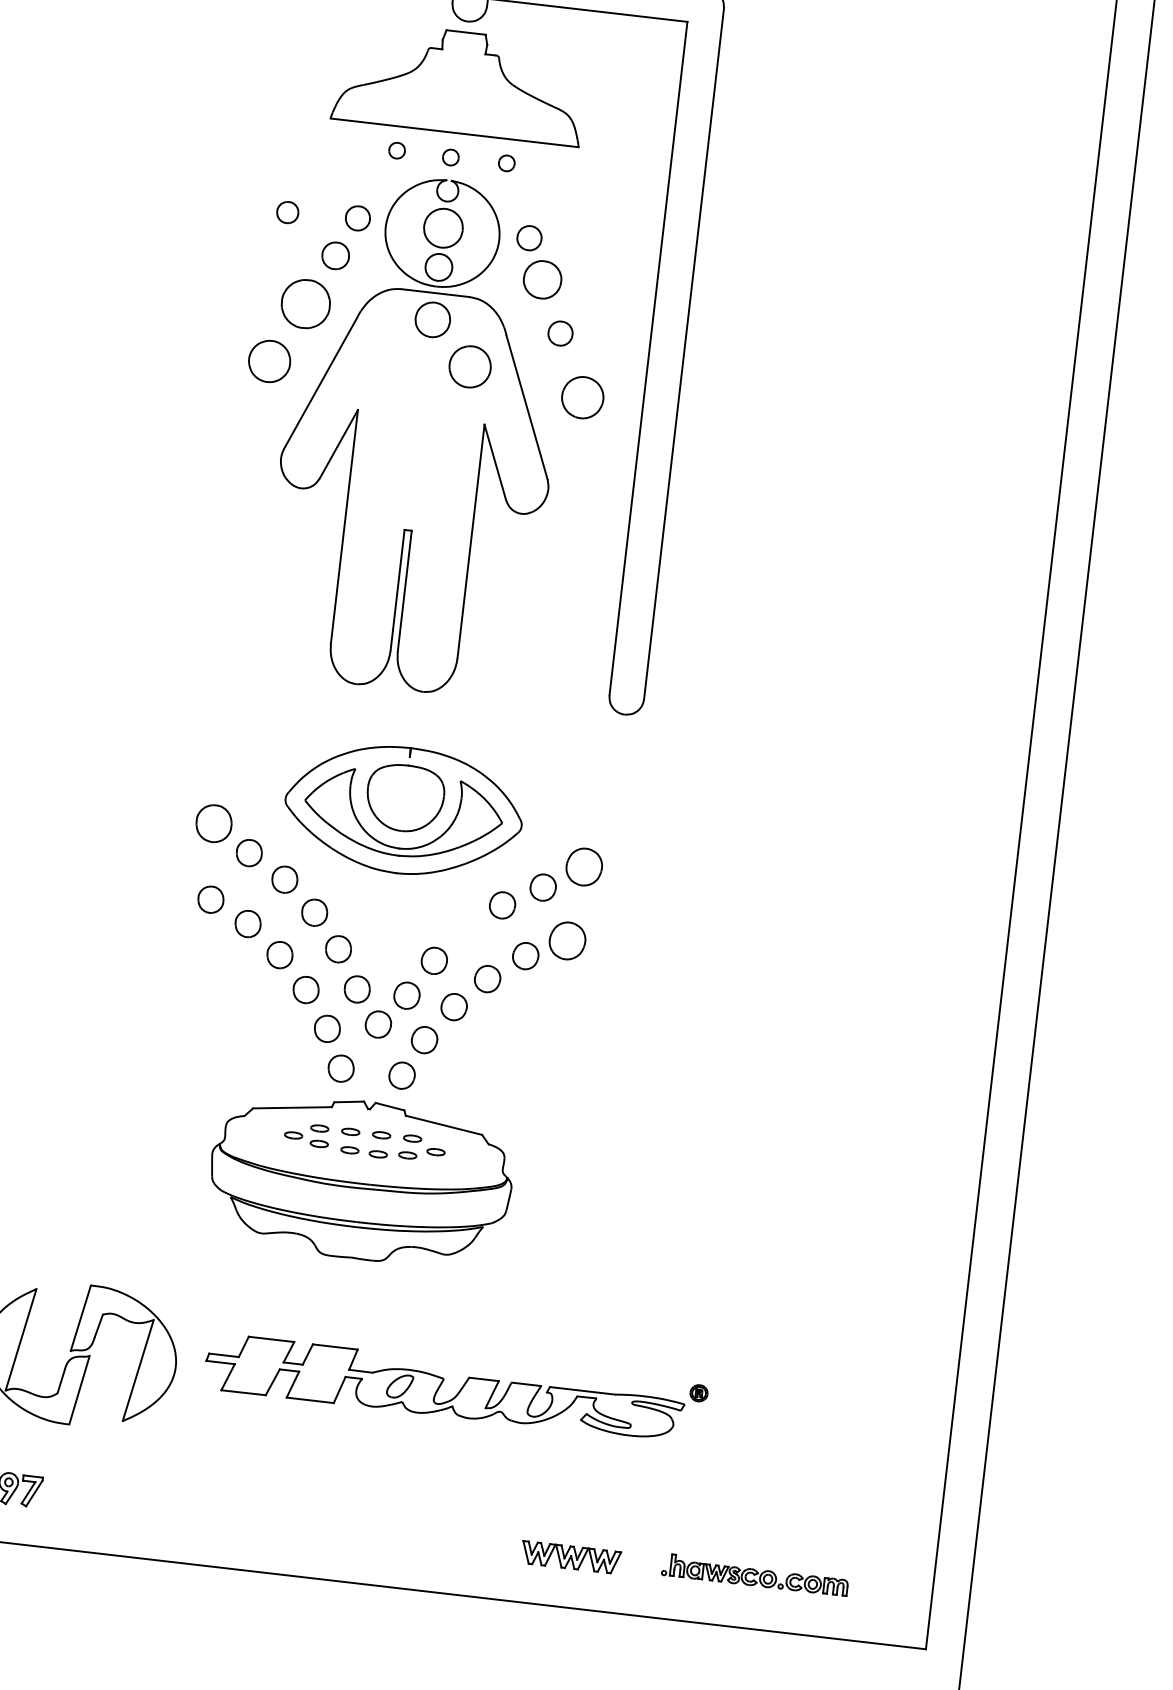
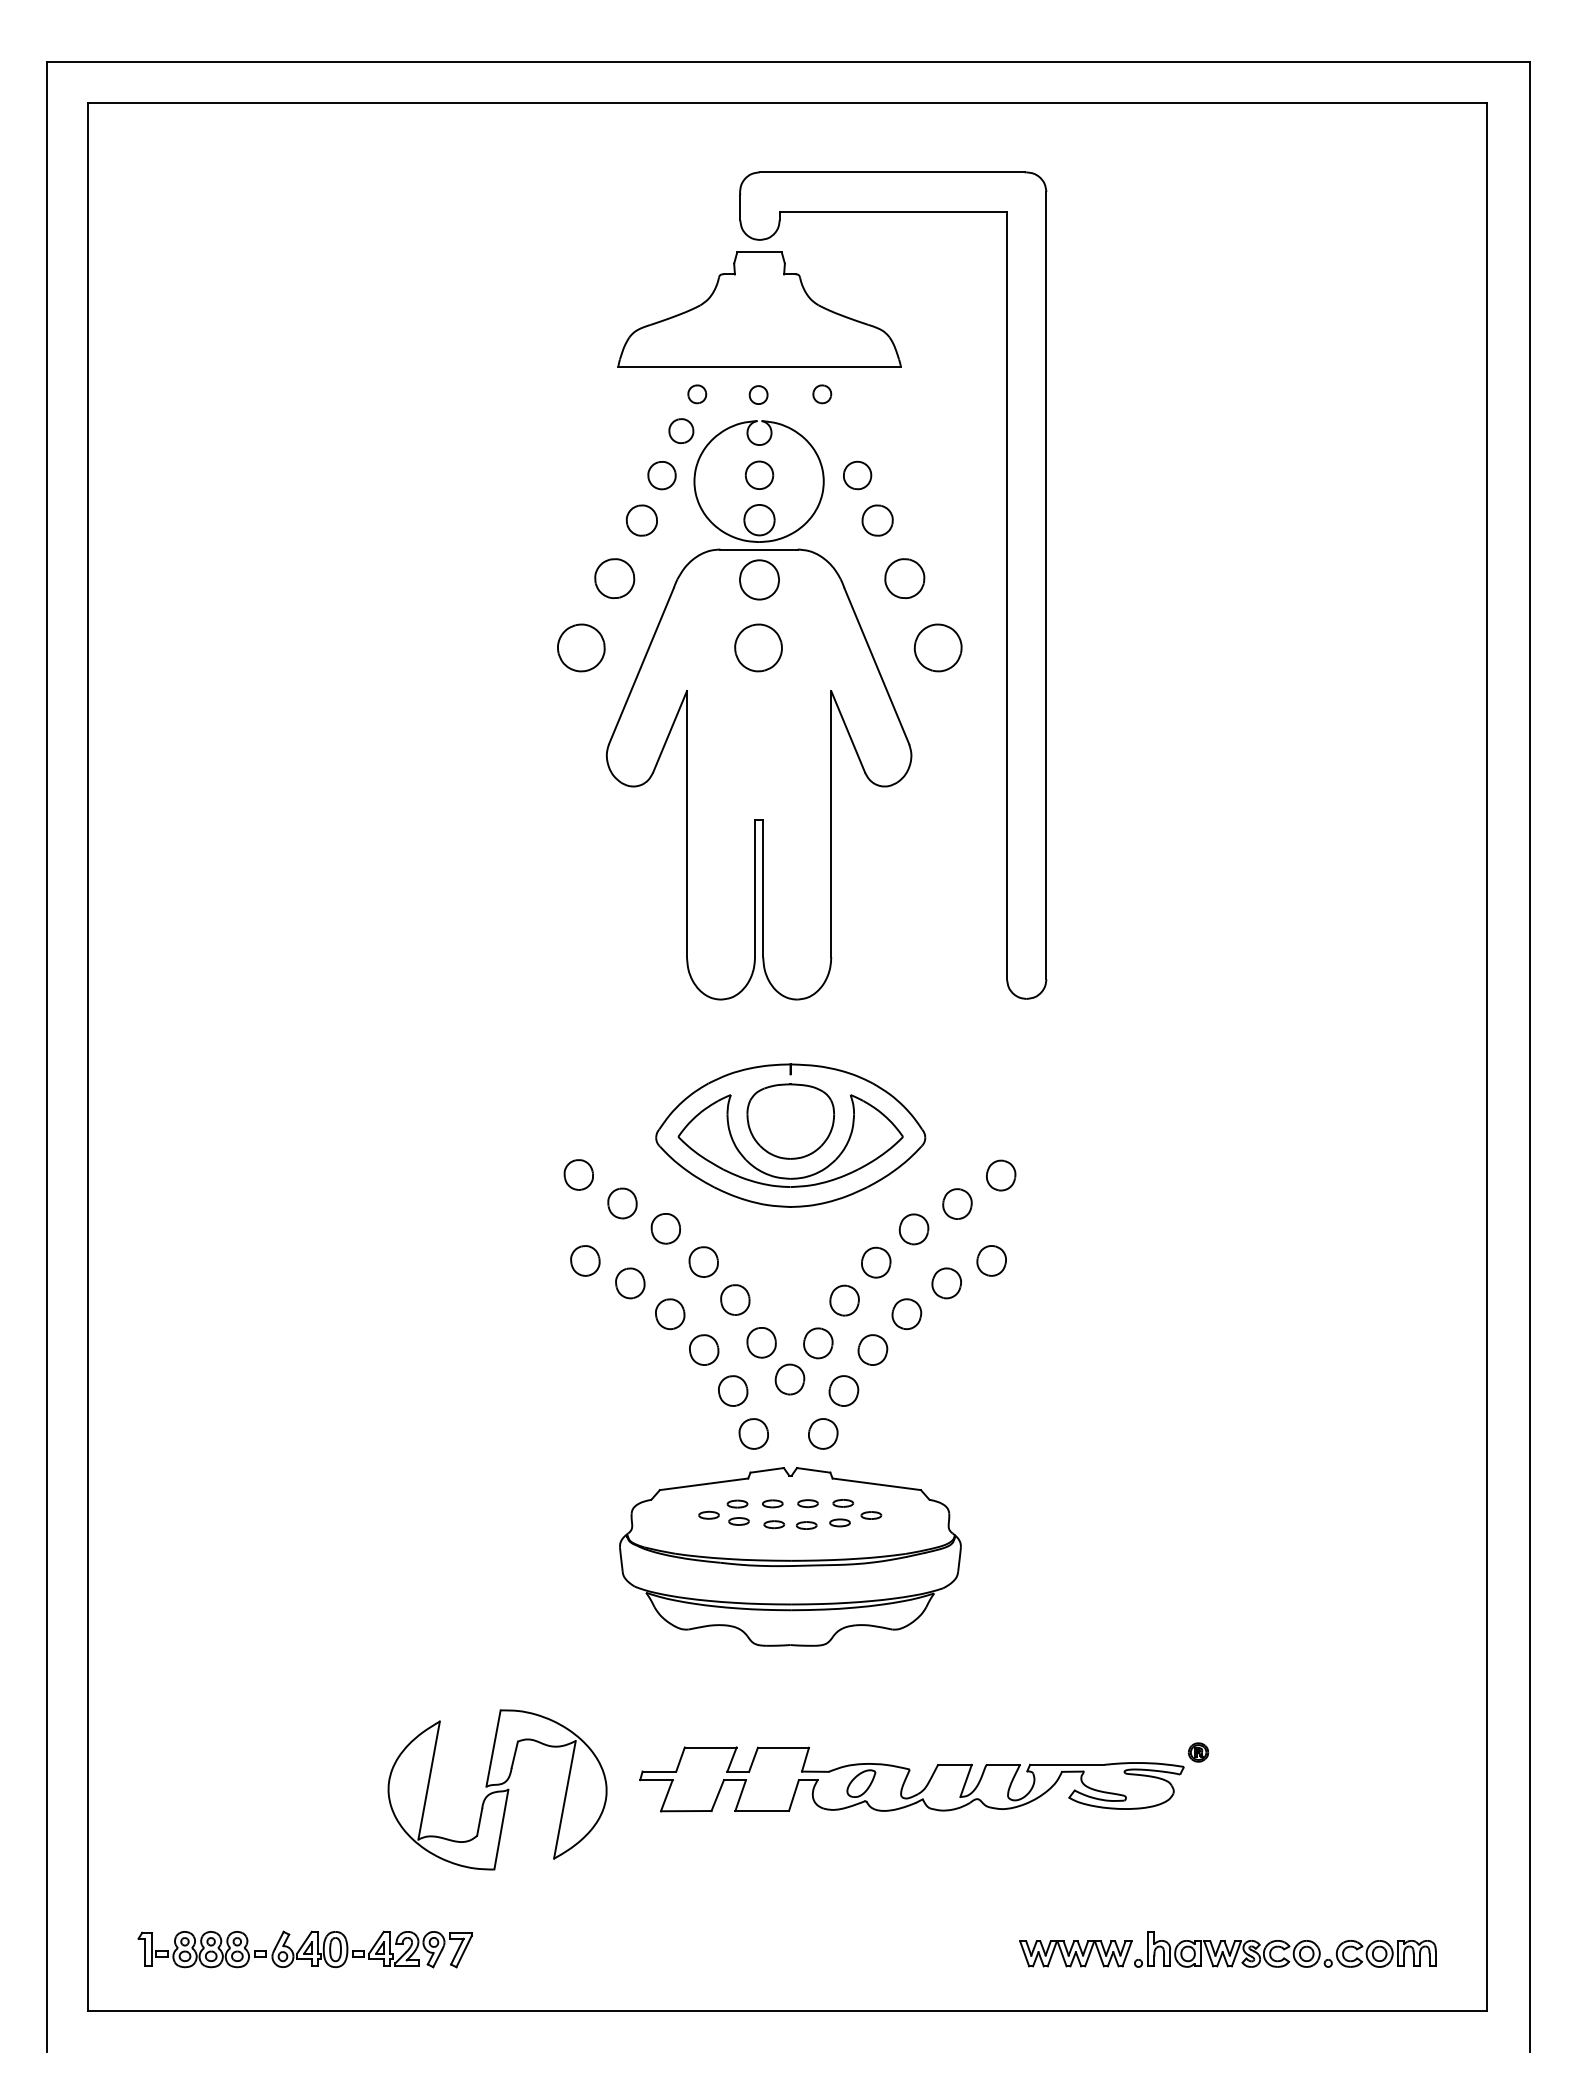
part: (287, 212) -> (681, 430), moved
part: (443, 227) -> (759, 474), size x0.62
part: (542, 279) -> (877, 520), size x0.71
part: (305, 303) -> (614, 578), size x0.71
part: (560, 333) -> (904, 578), size x1.43
part: (470, 366) -> (758, 647), moved
part: (213, 823) -> (578, 1174), size x0.71
part: (584, 867) -> (1001, 1175), size x0.71
part: (466, 930) -> (876, 1262), added
part: (567, 940) -> (991, 1260), size x0.71
part: (755, 1574) -> (1285, 1949), size x1.43

